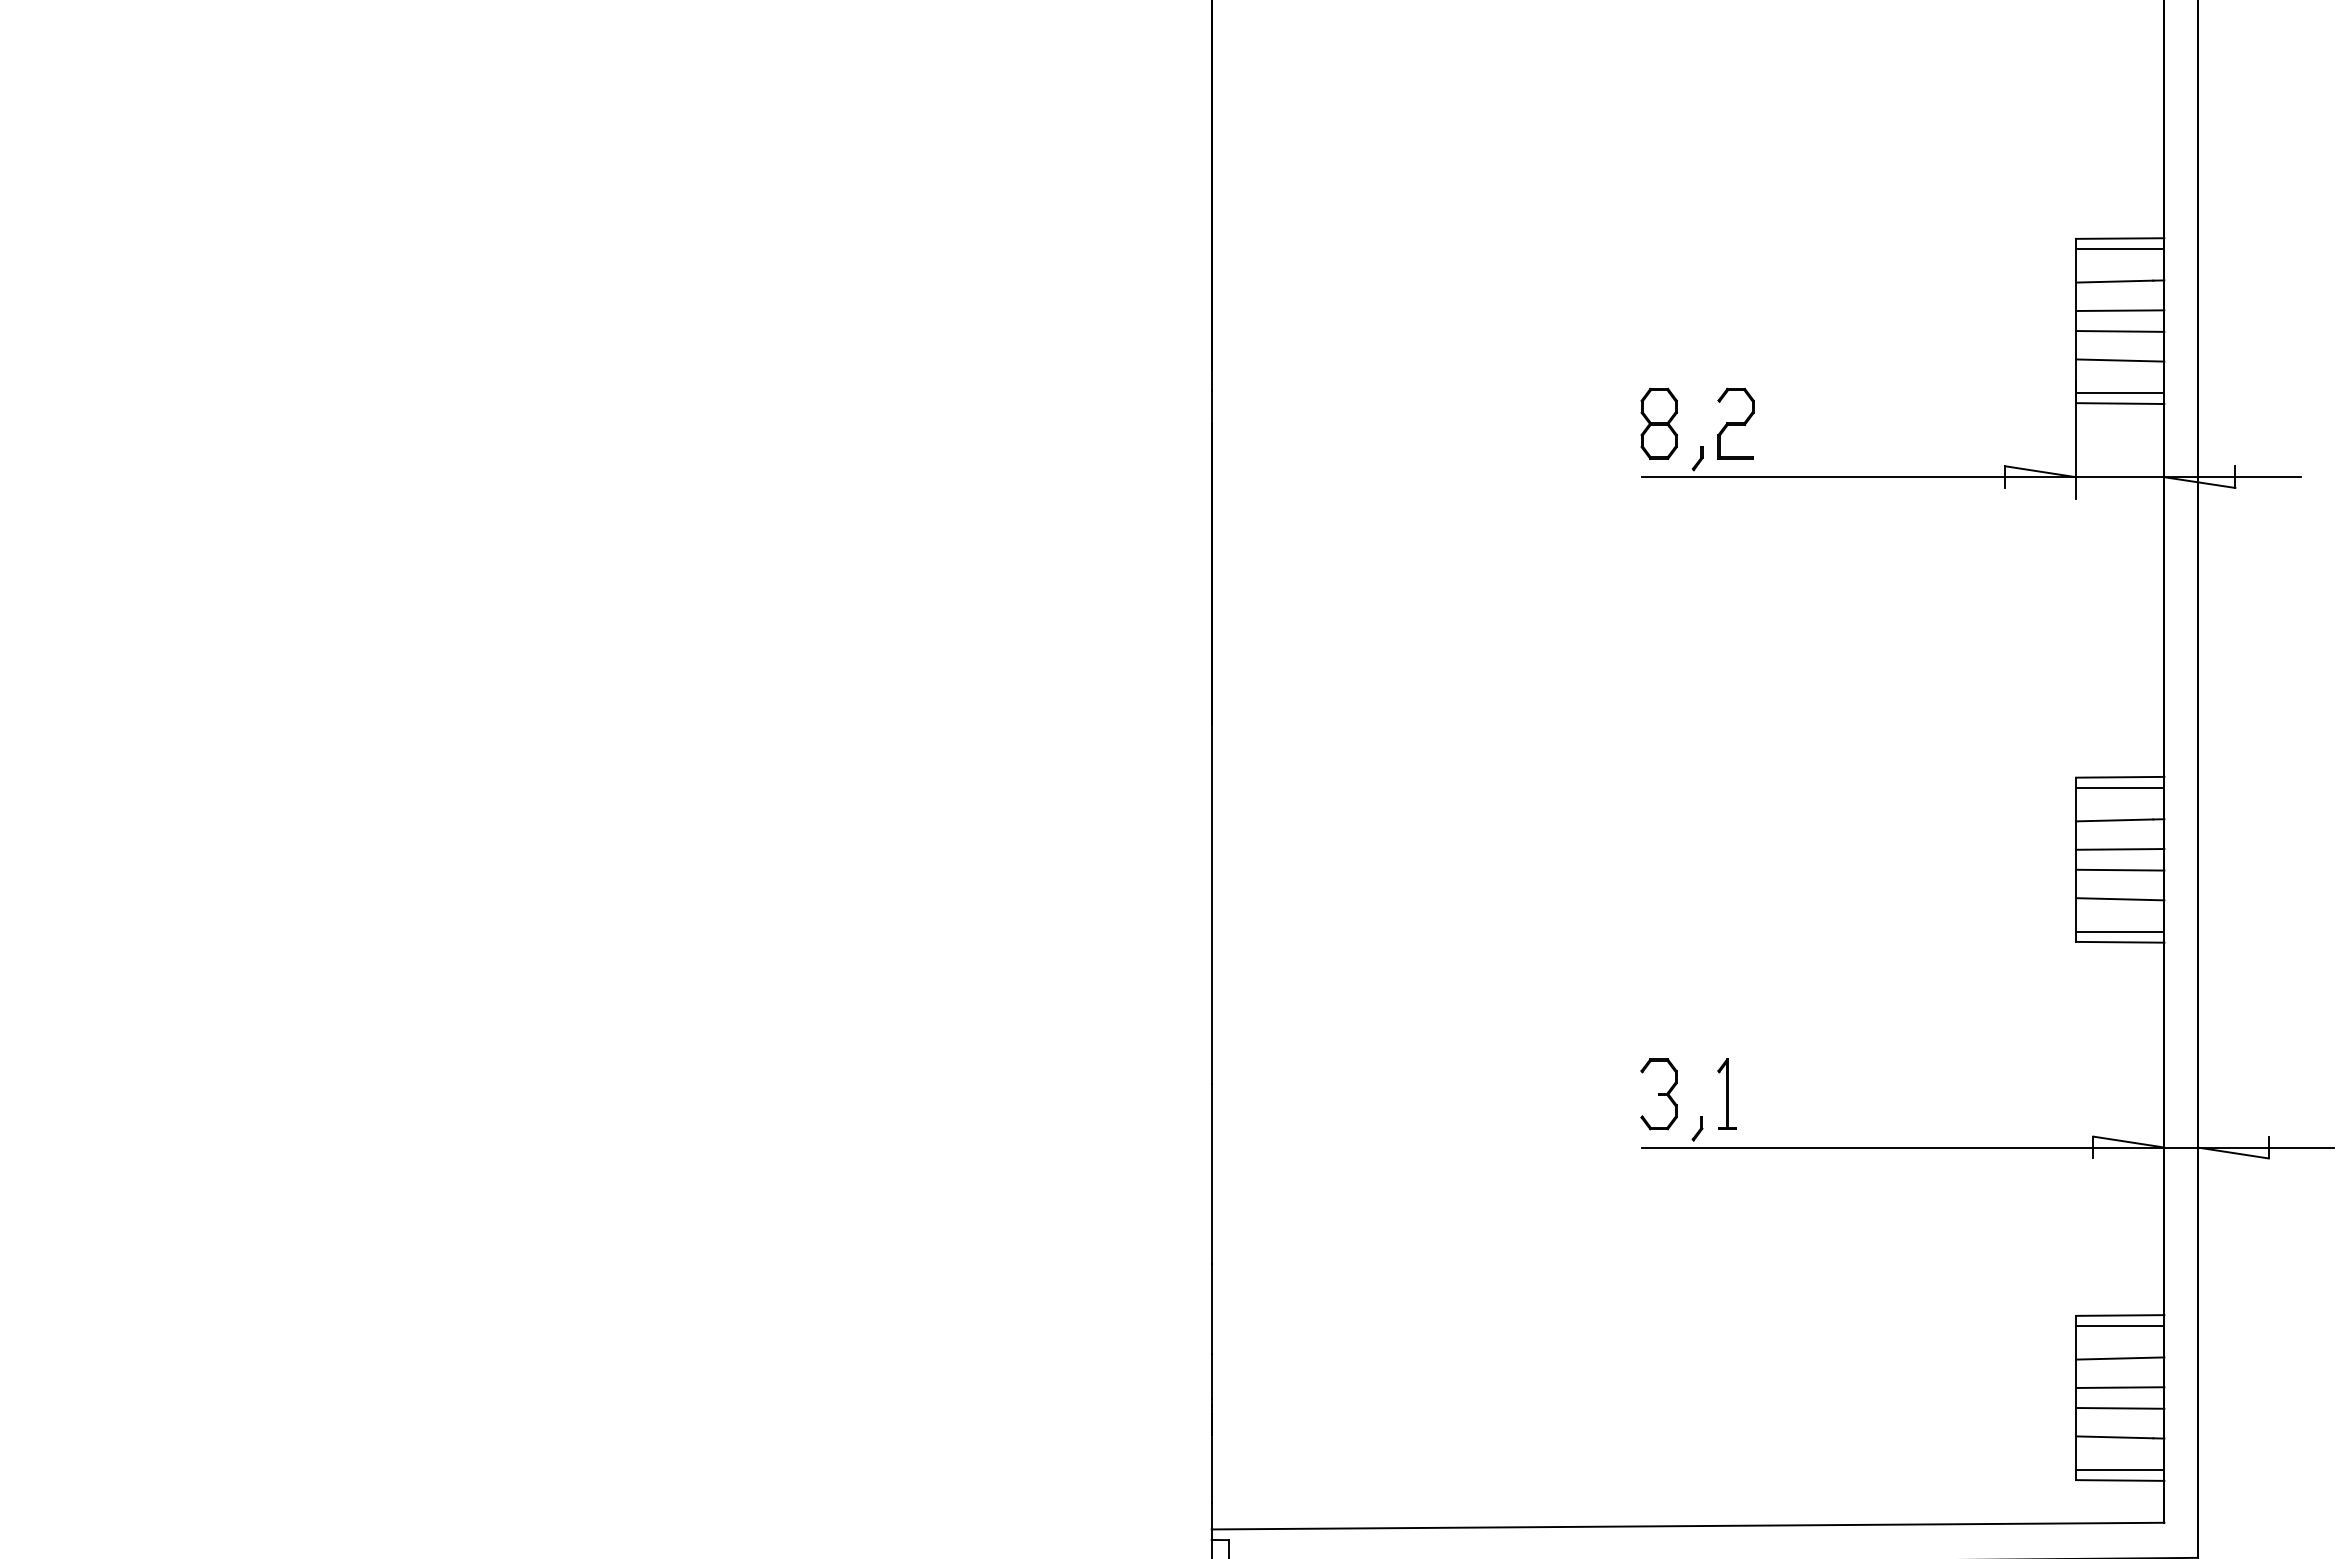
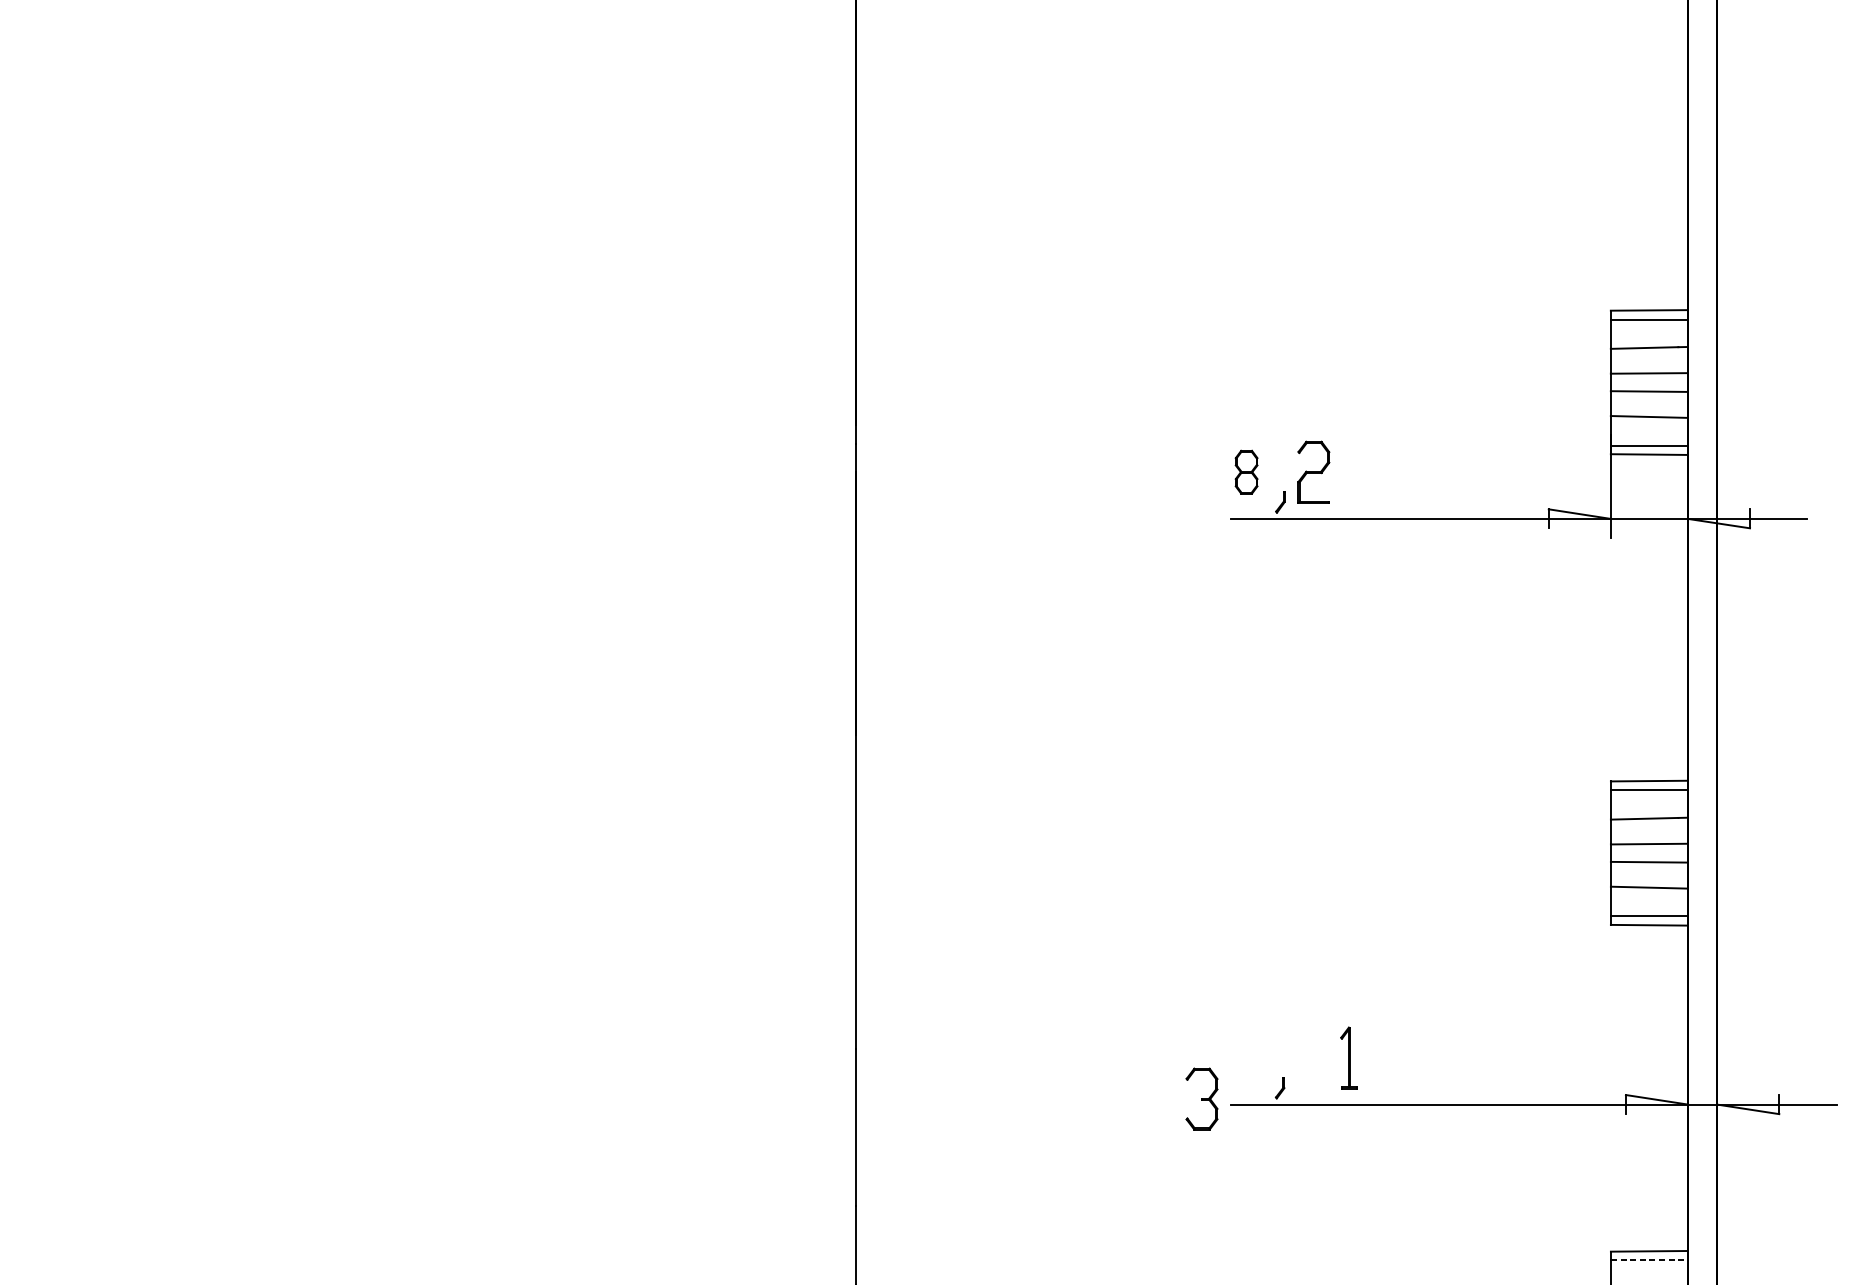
part: (1658, 423) -> (1246, 471), size x0.7
part: (1726, 1093) -> (1348, 1057), moved
part: (1658, 1094) -> (1201, 1099), moved
line: (2120, 1325) -> (1649, 1260), solid -> dashed

